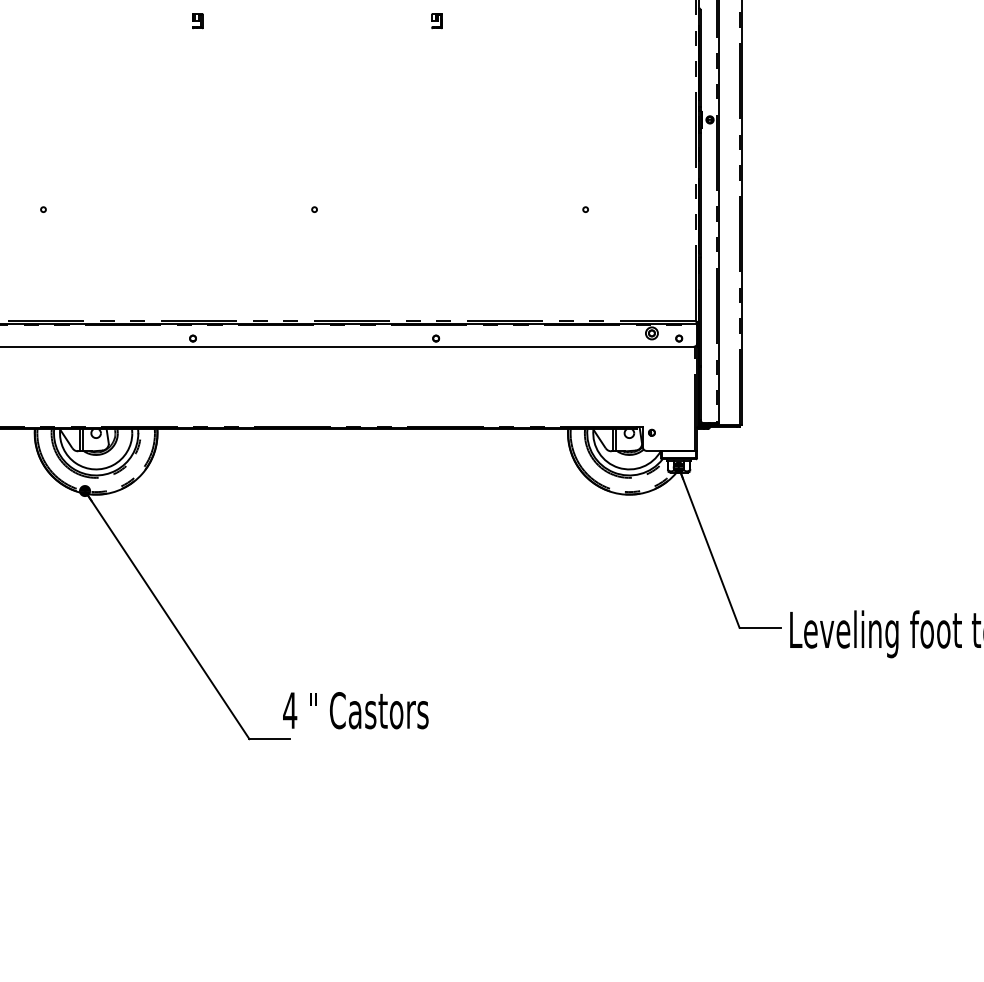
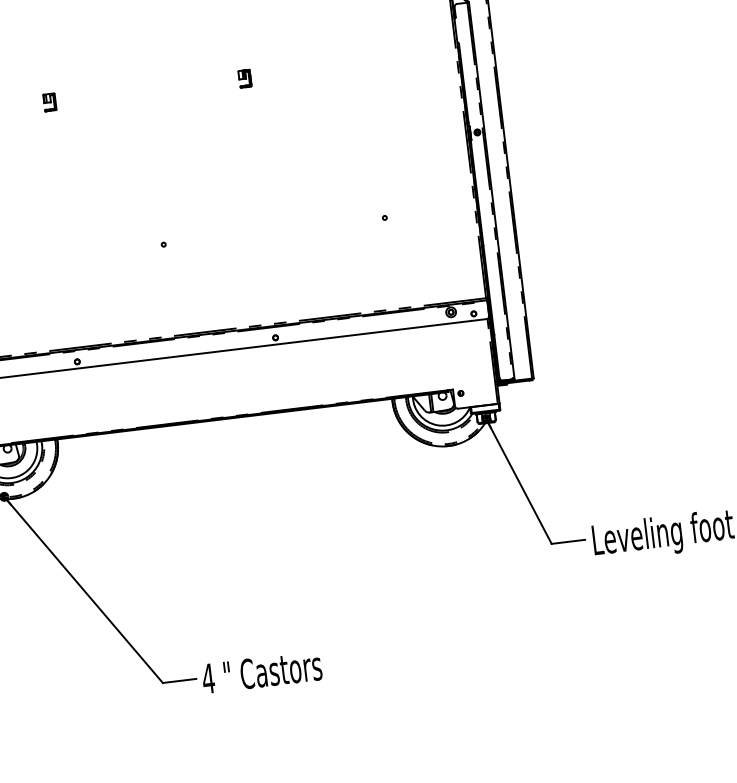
part: (197, 21) -> (49, 102), size x1.43
part: (436, 21) -> (244, 79), size x1.43
text: (355, 710) -> (261, 672), moved

